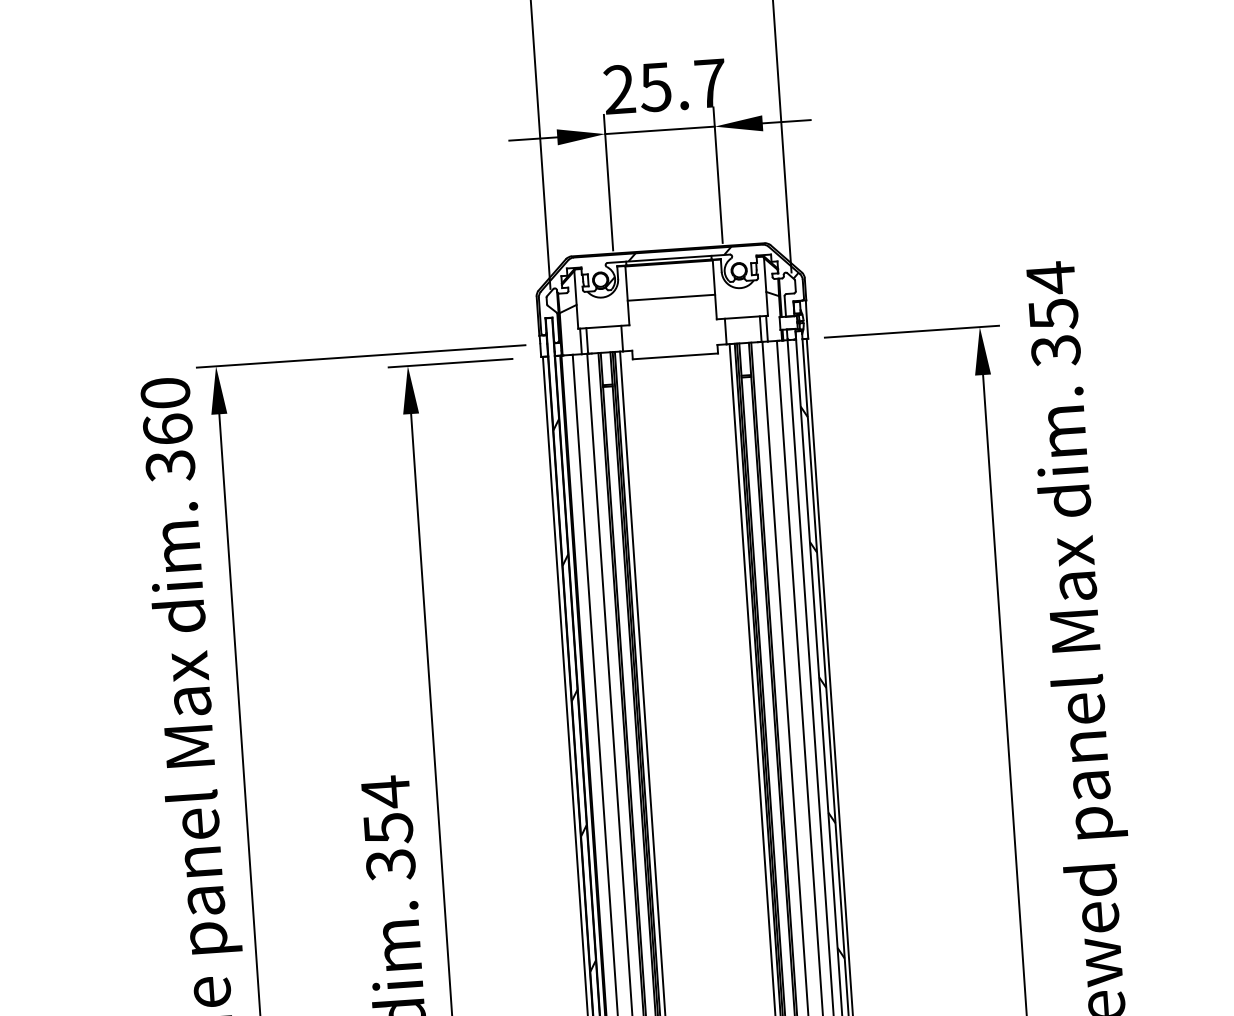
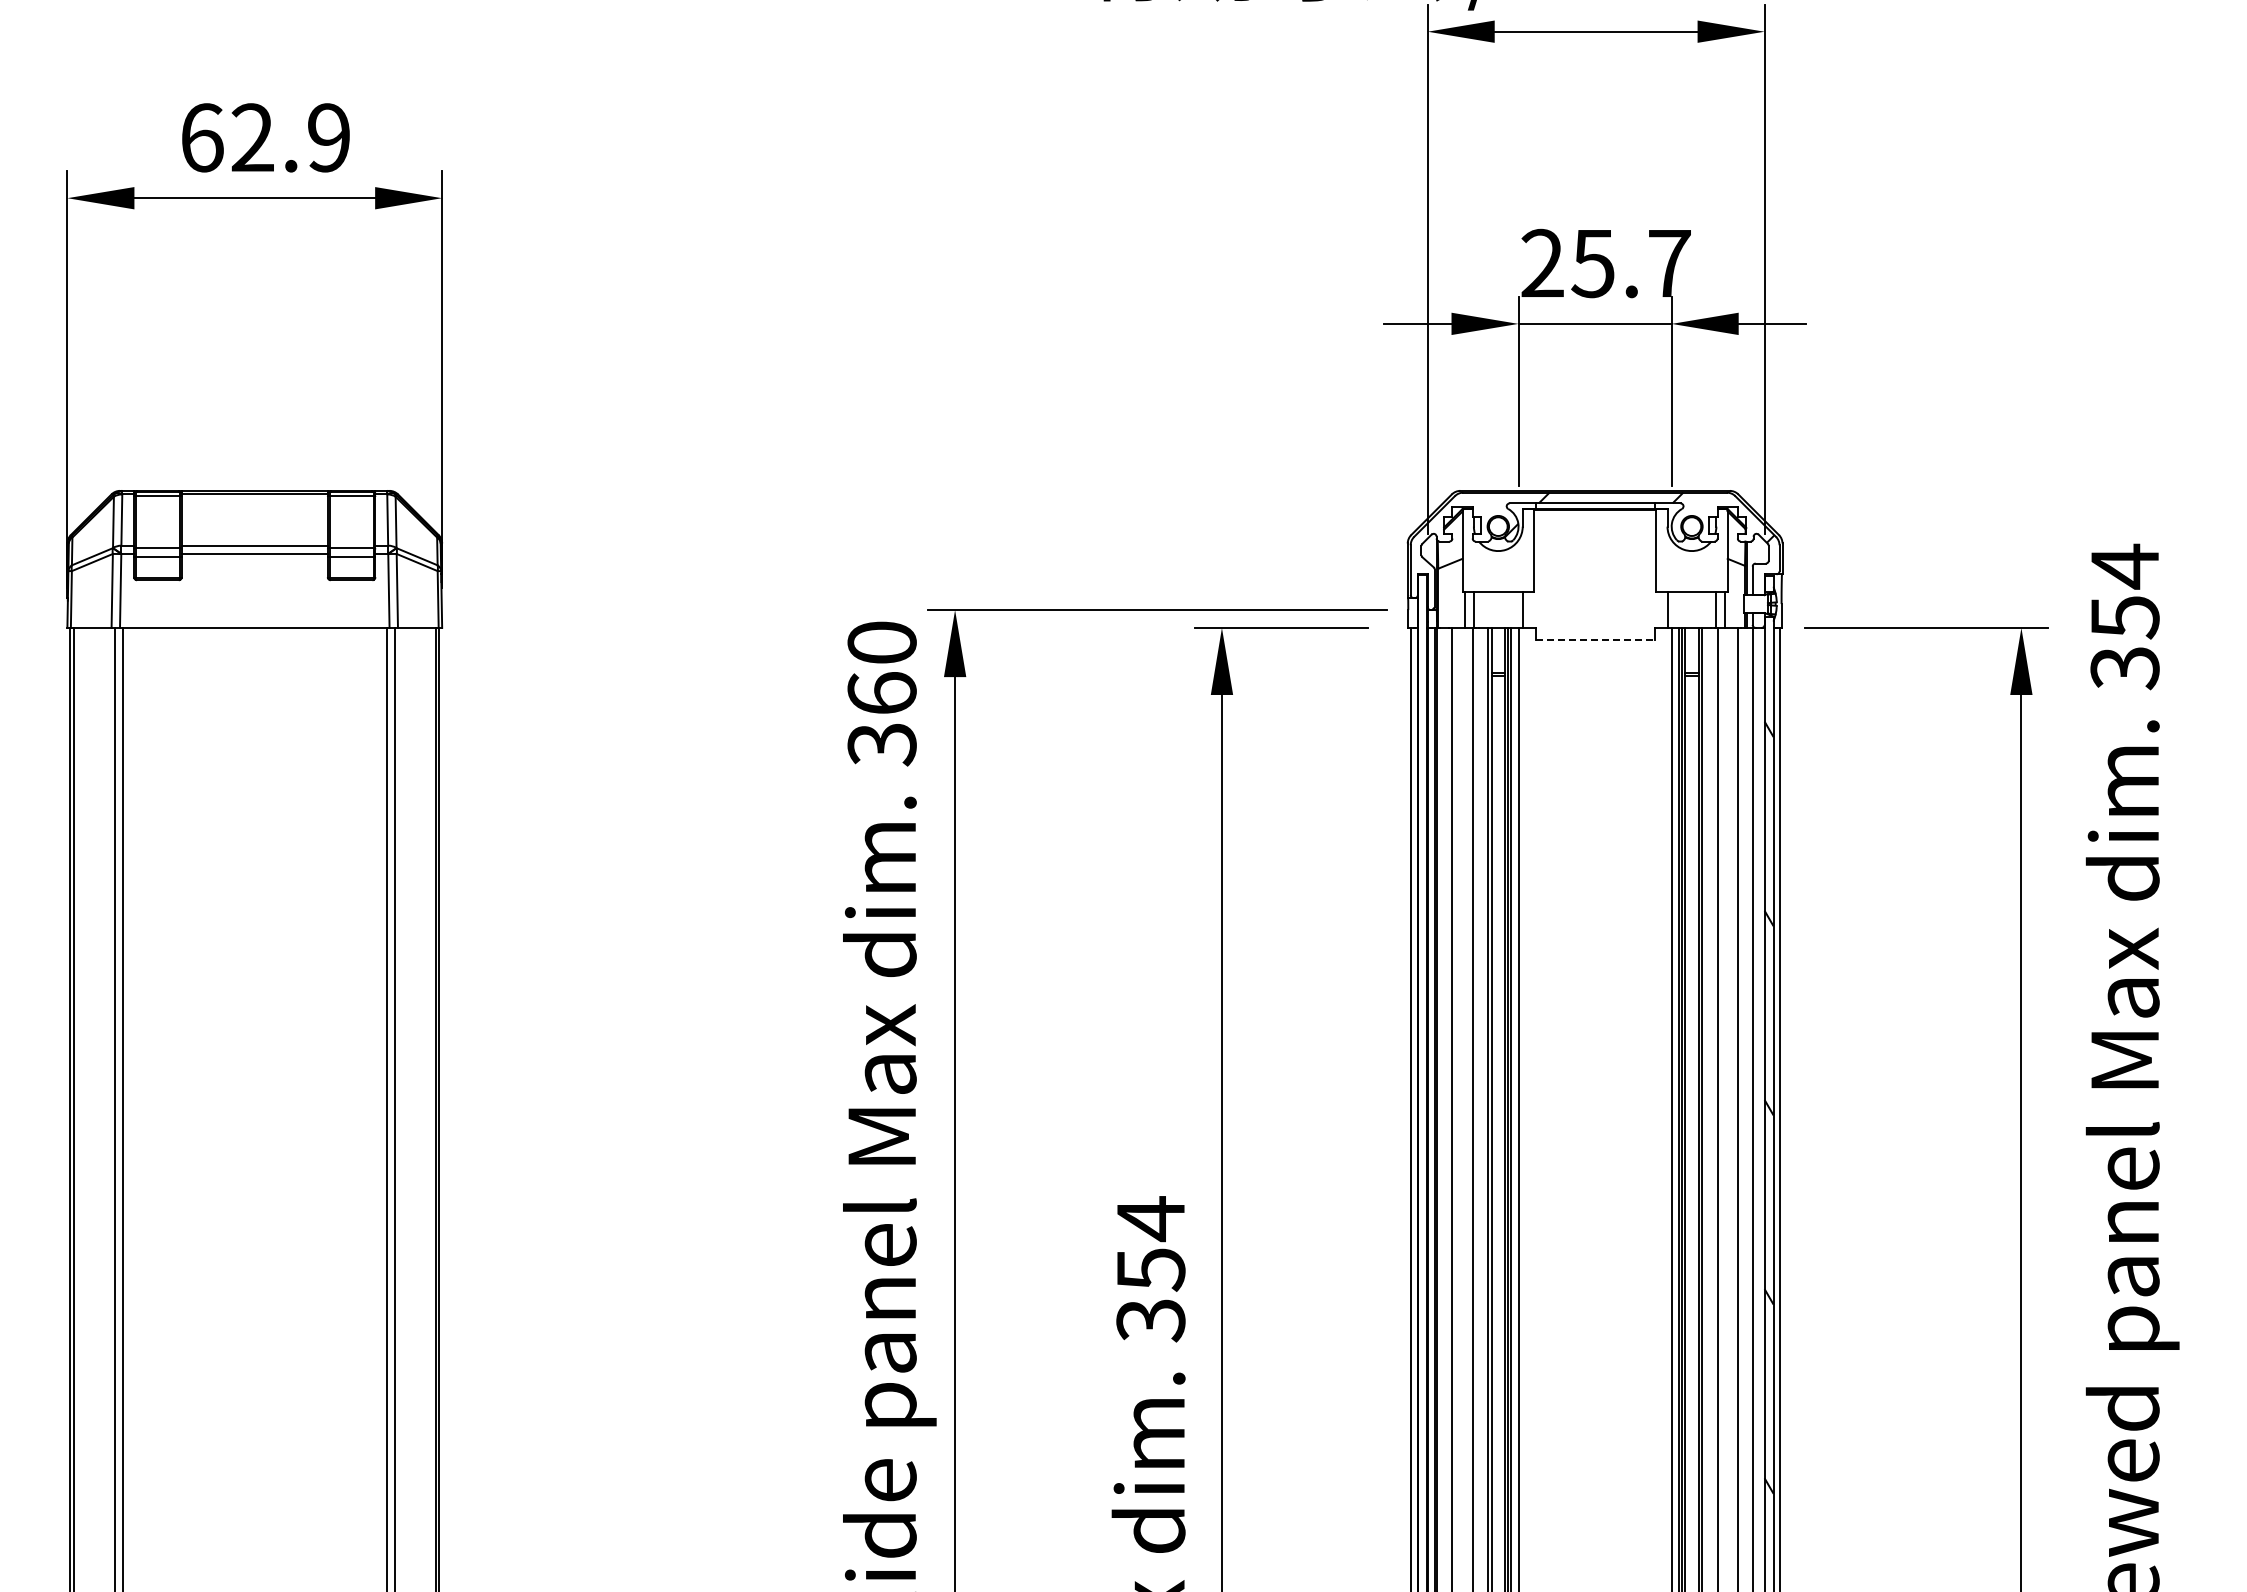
line: (671, 297) -> (1595, 557), removed
line: (675, 356) -> (1595, 639), solid -> dashed
hatch: (574, 695) -> (1422, 1101), removed

